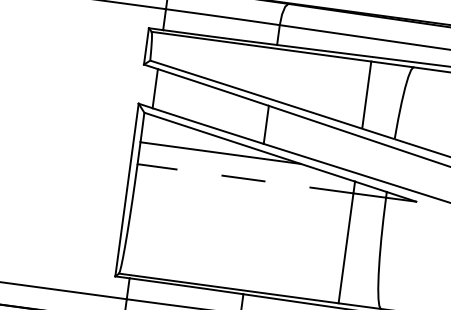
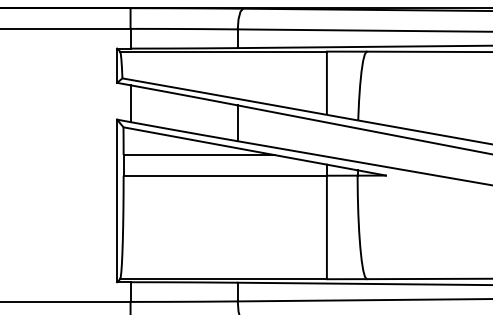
line: (245, 178) -> (225, 175), dashed -> solid

